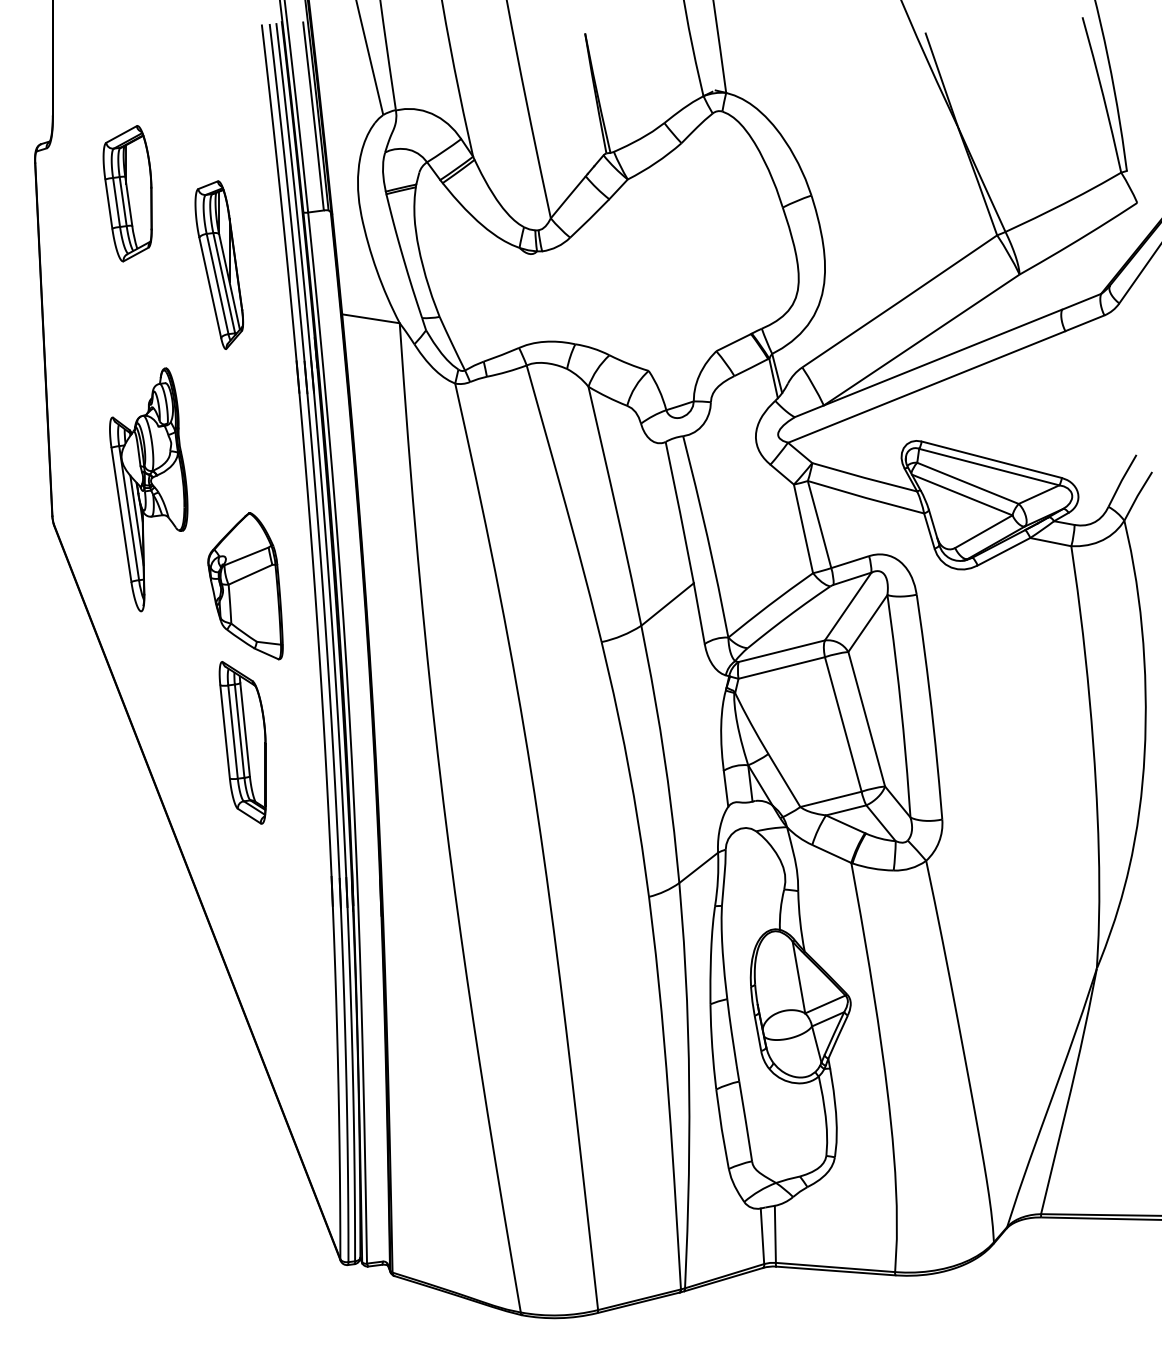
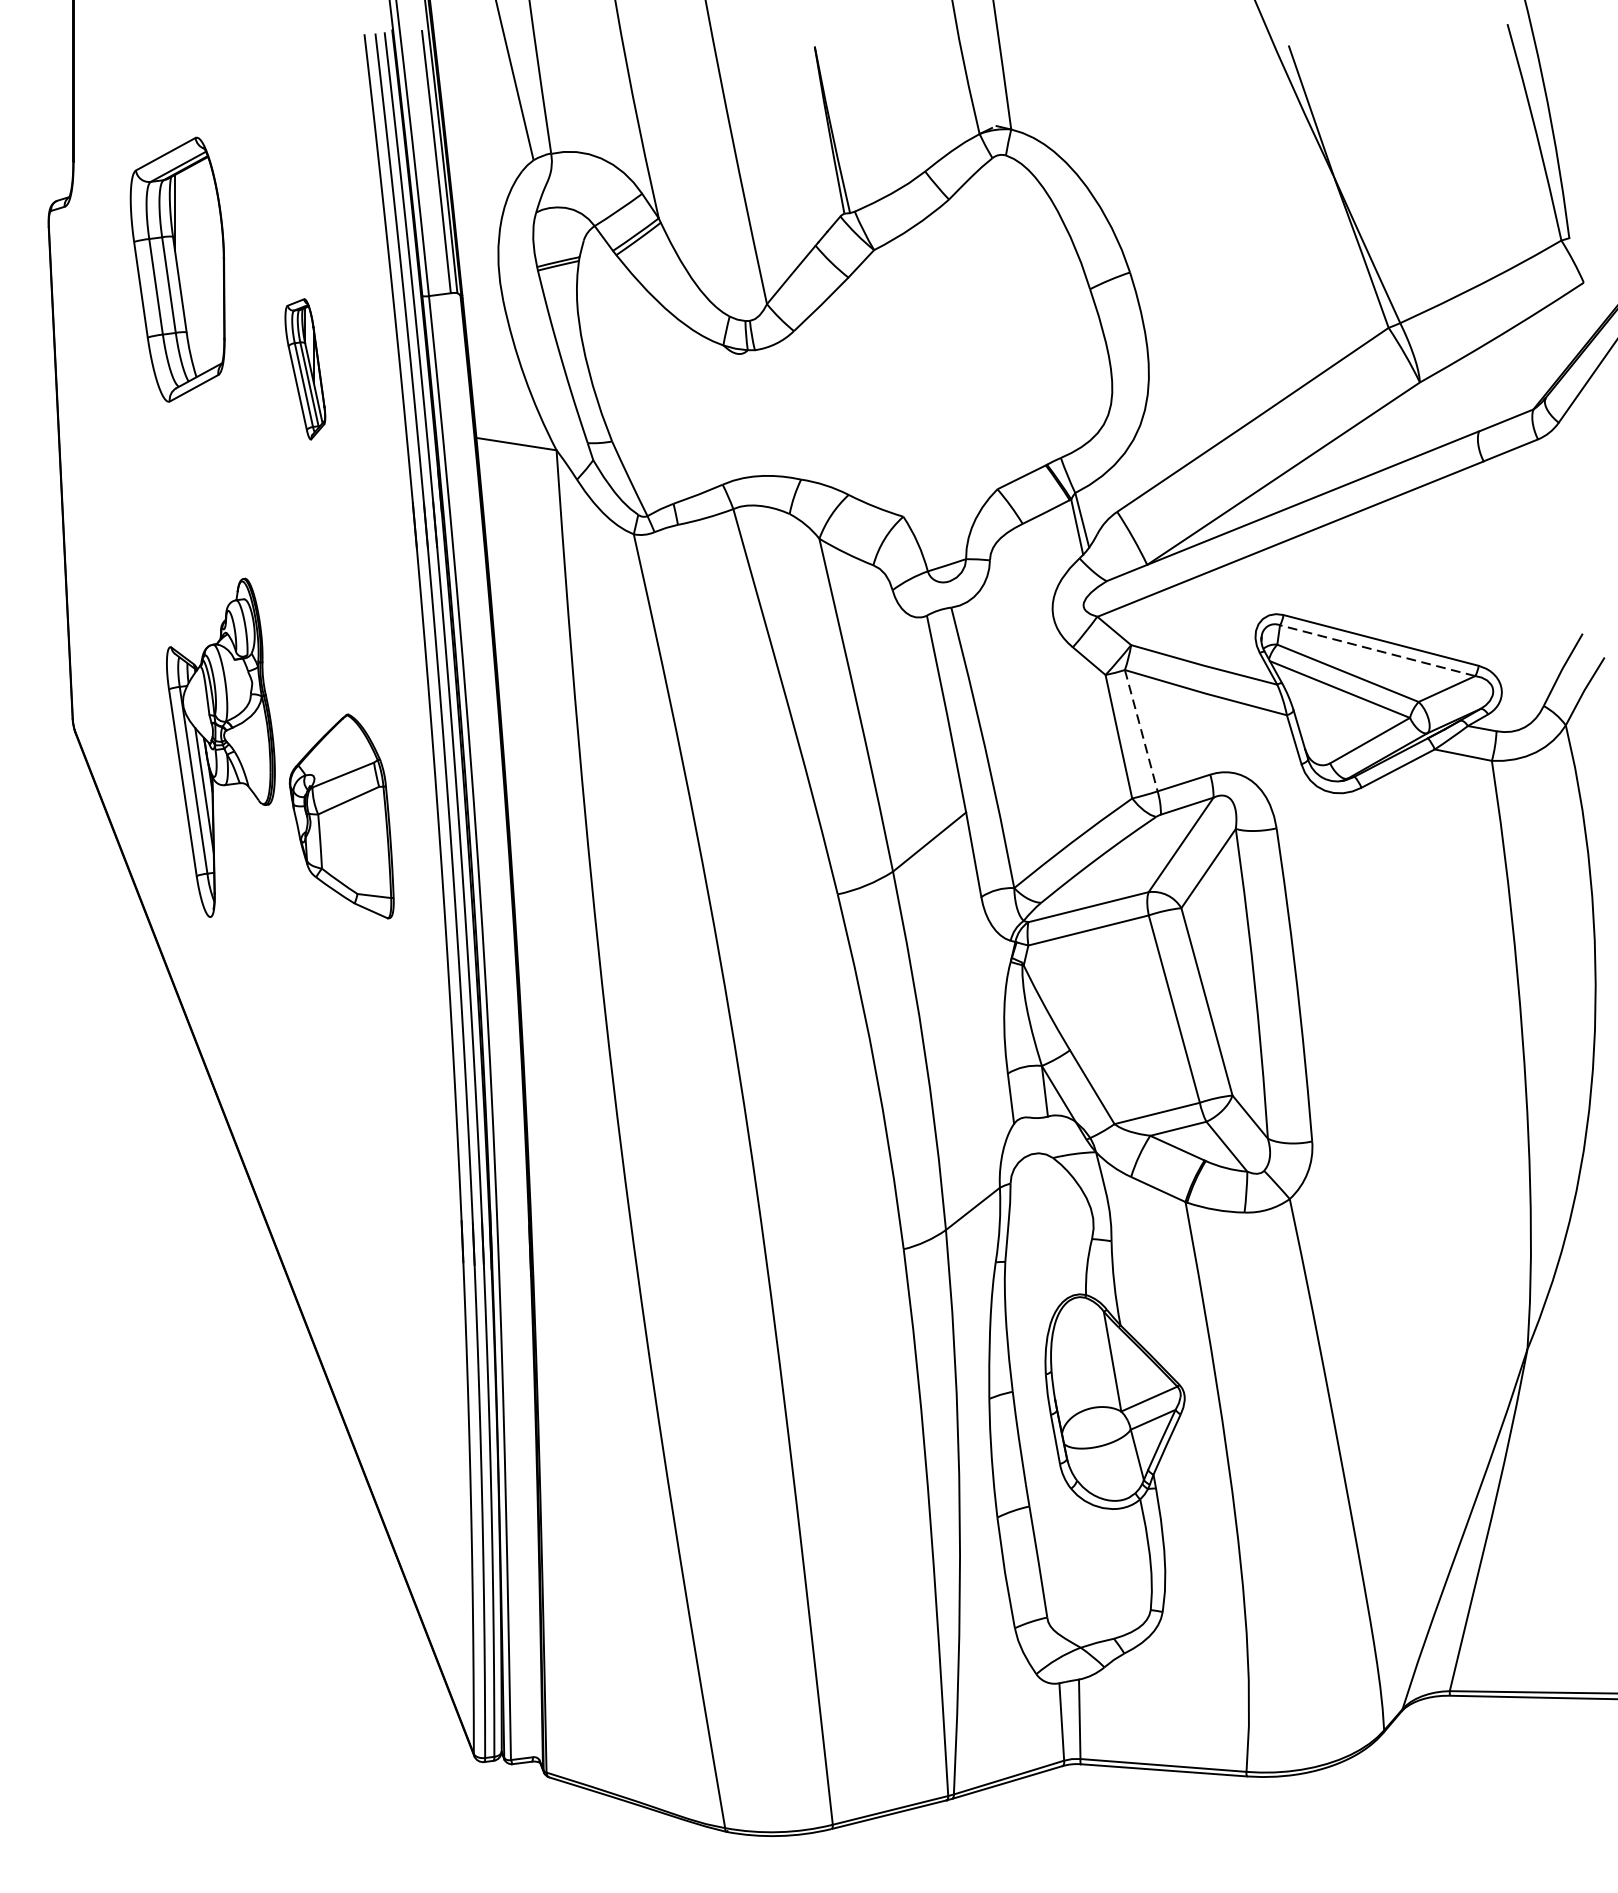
part: (127, 193) -> (177, 269), size x1.4
part: (219, 264) -> (305, 368), size x0.6
line: (988, 466) -> (1376, 649), solid -> dashed
part: (148, 489) -> (220, 747), moved
line: (819, 524) -> (1141, 730), solid -> dashed
part: (242, 742) -> (337, 1034), removed

